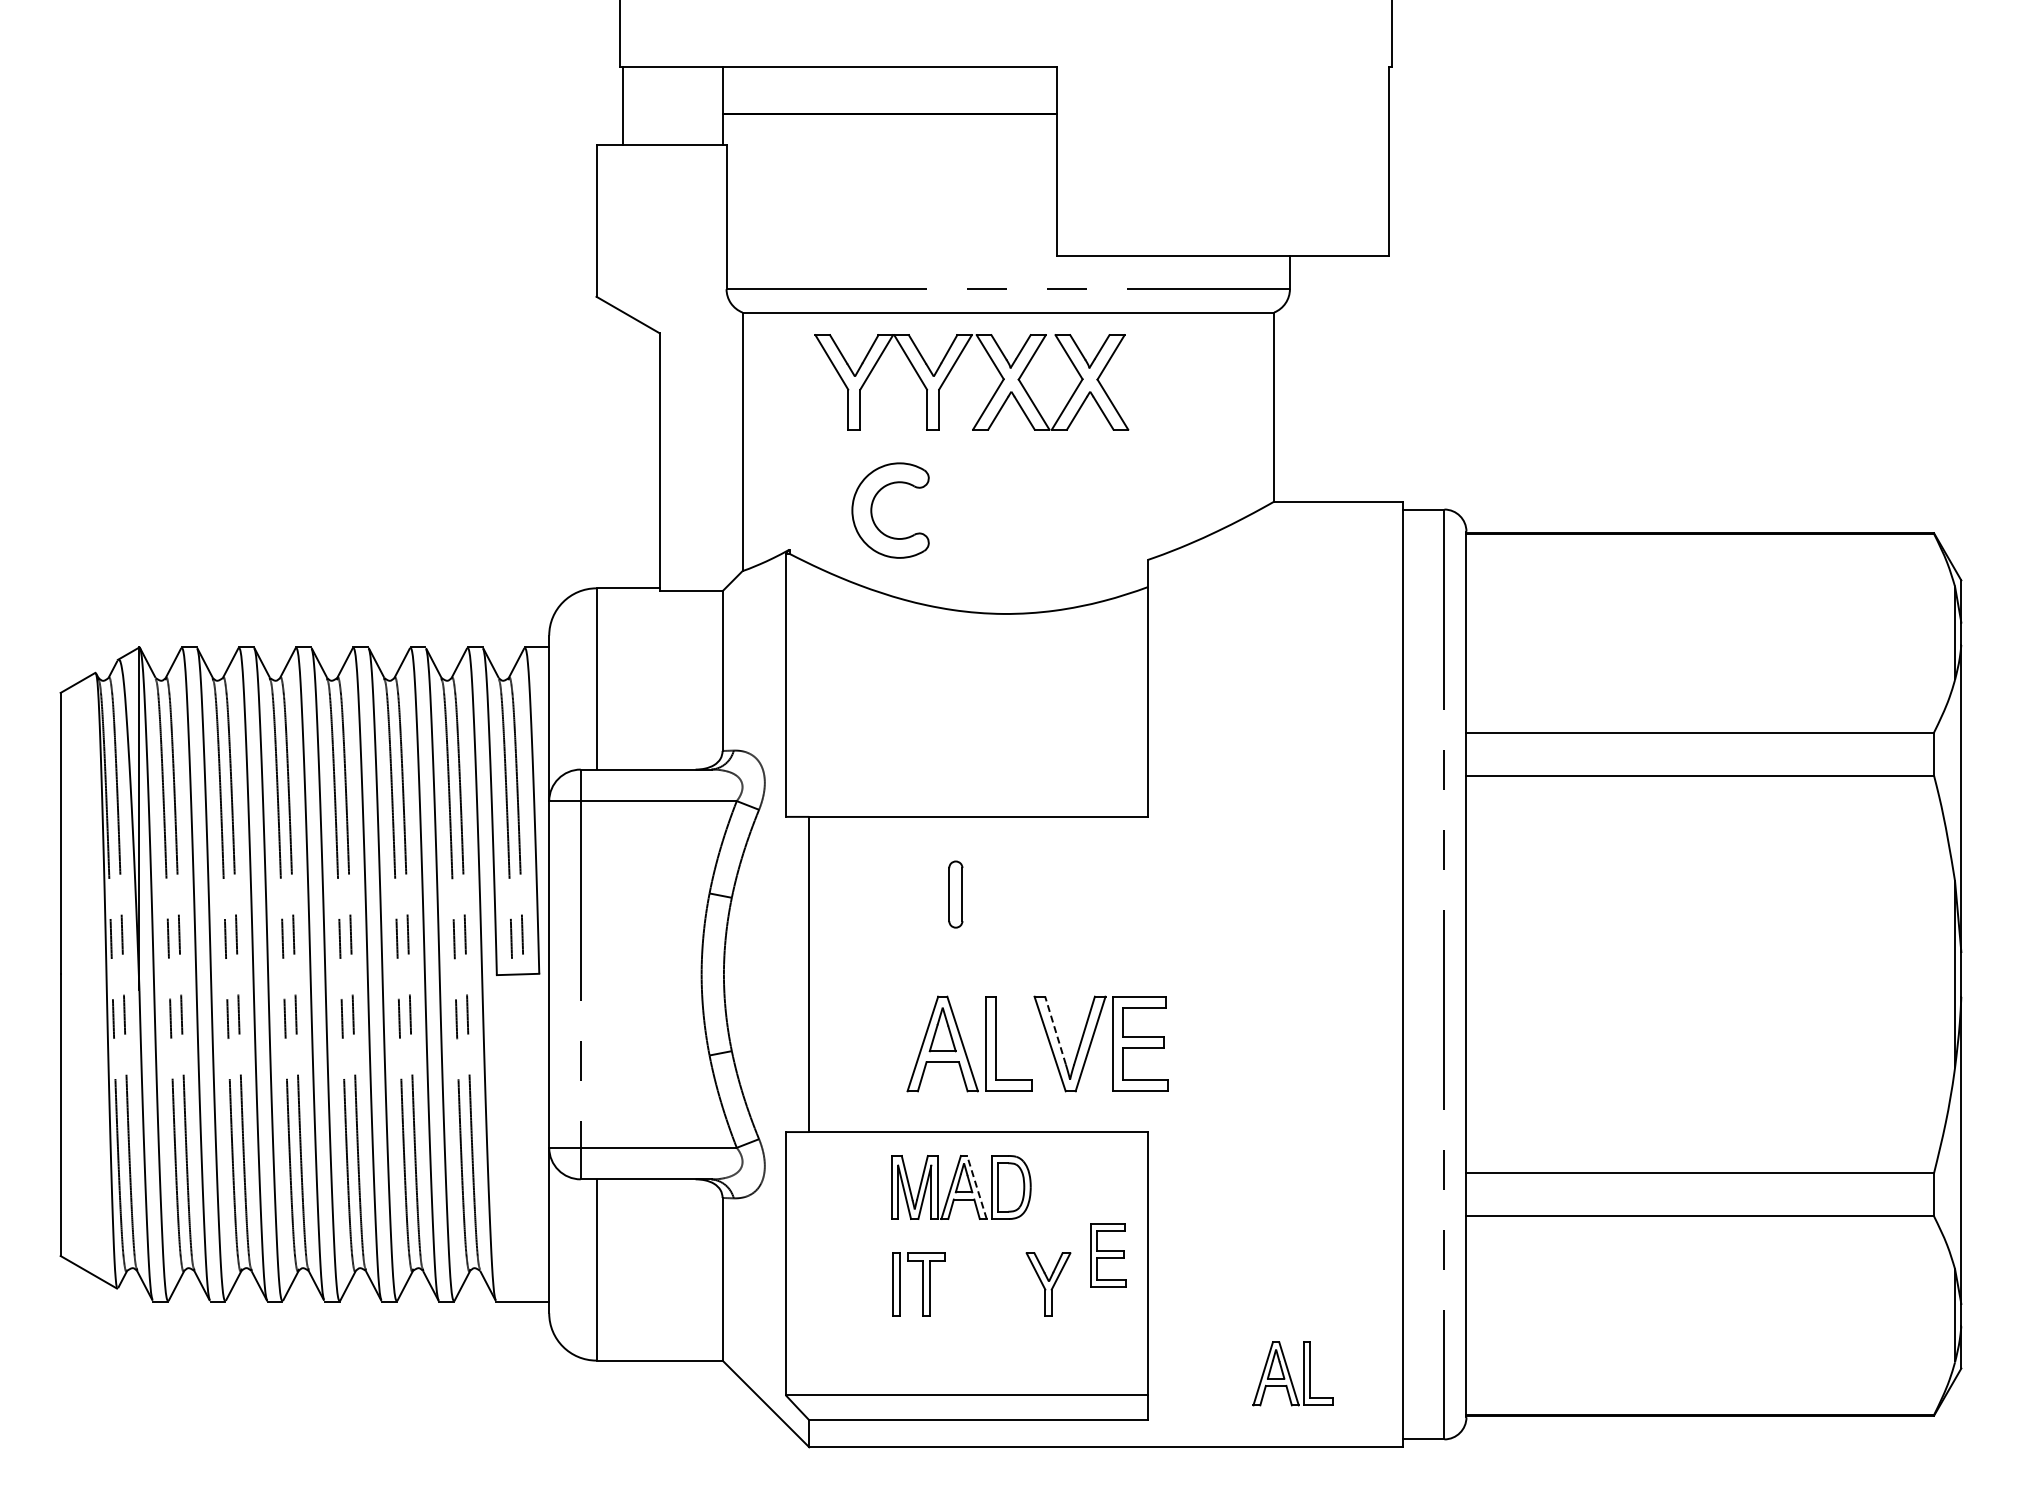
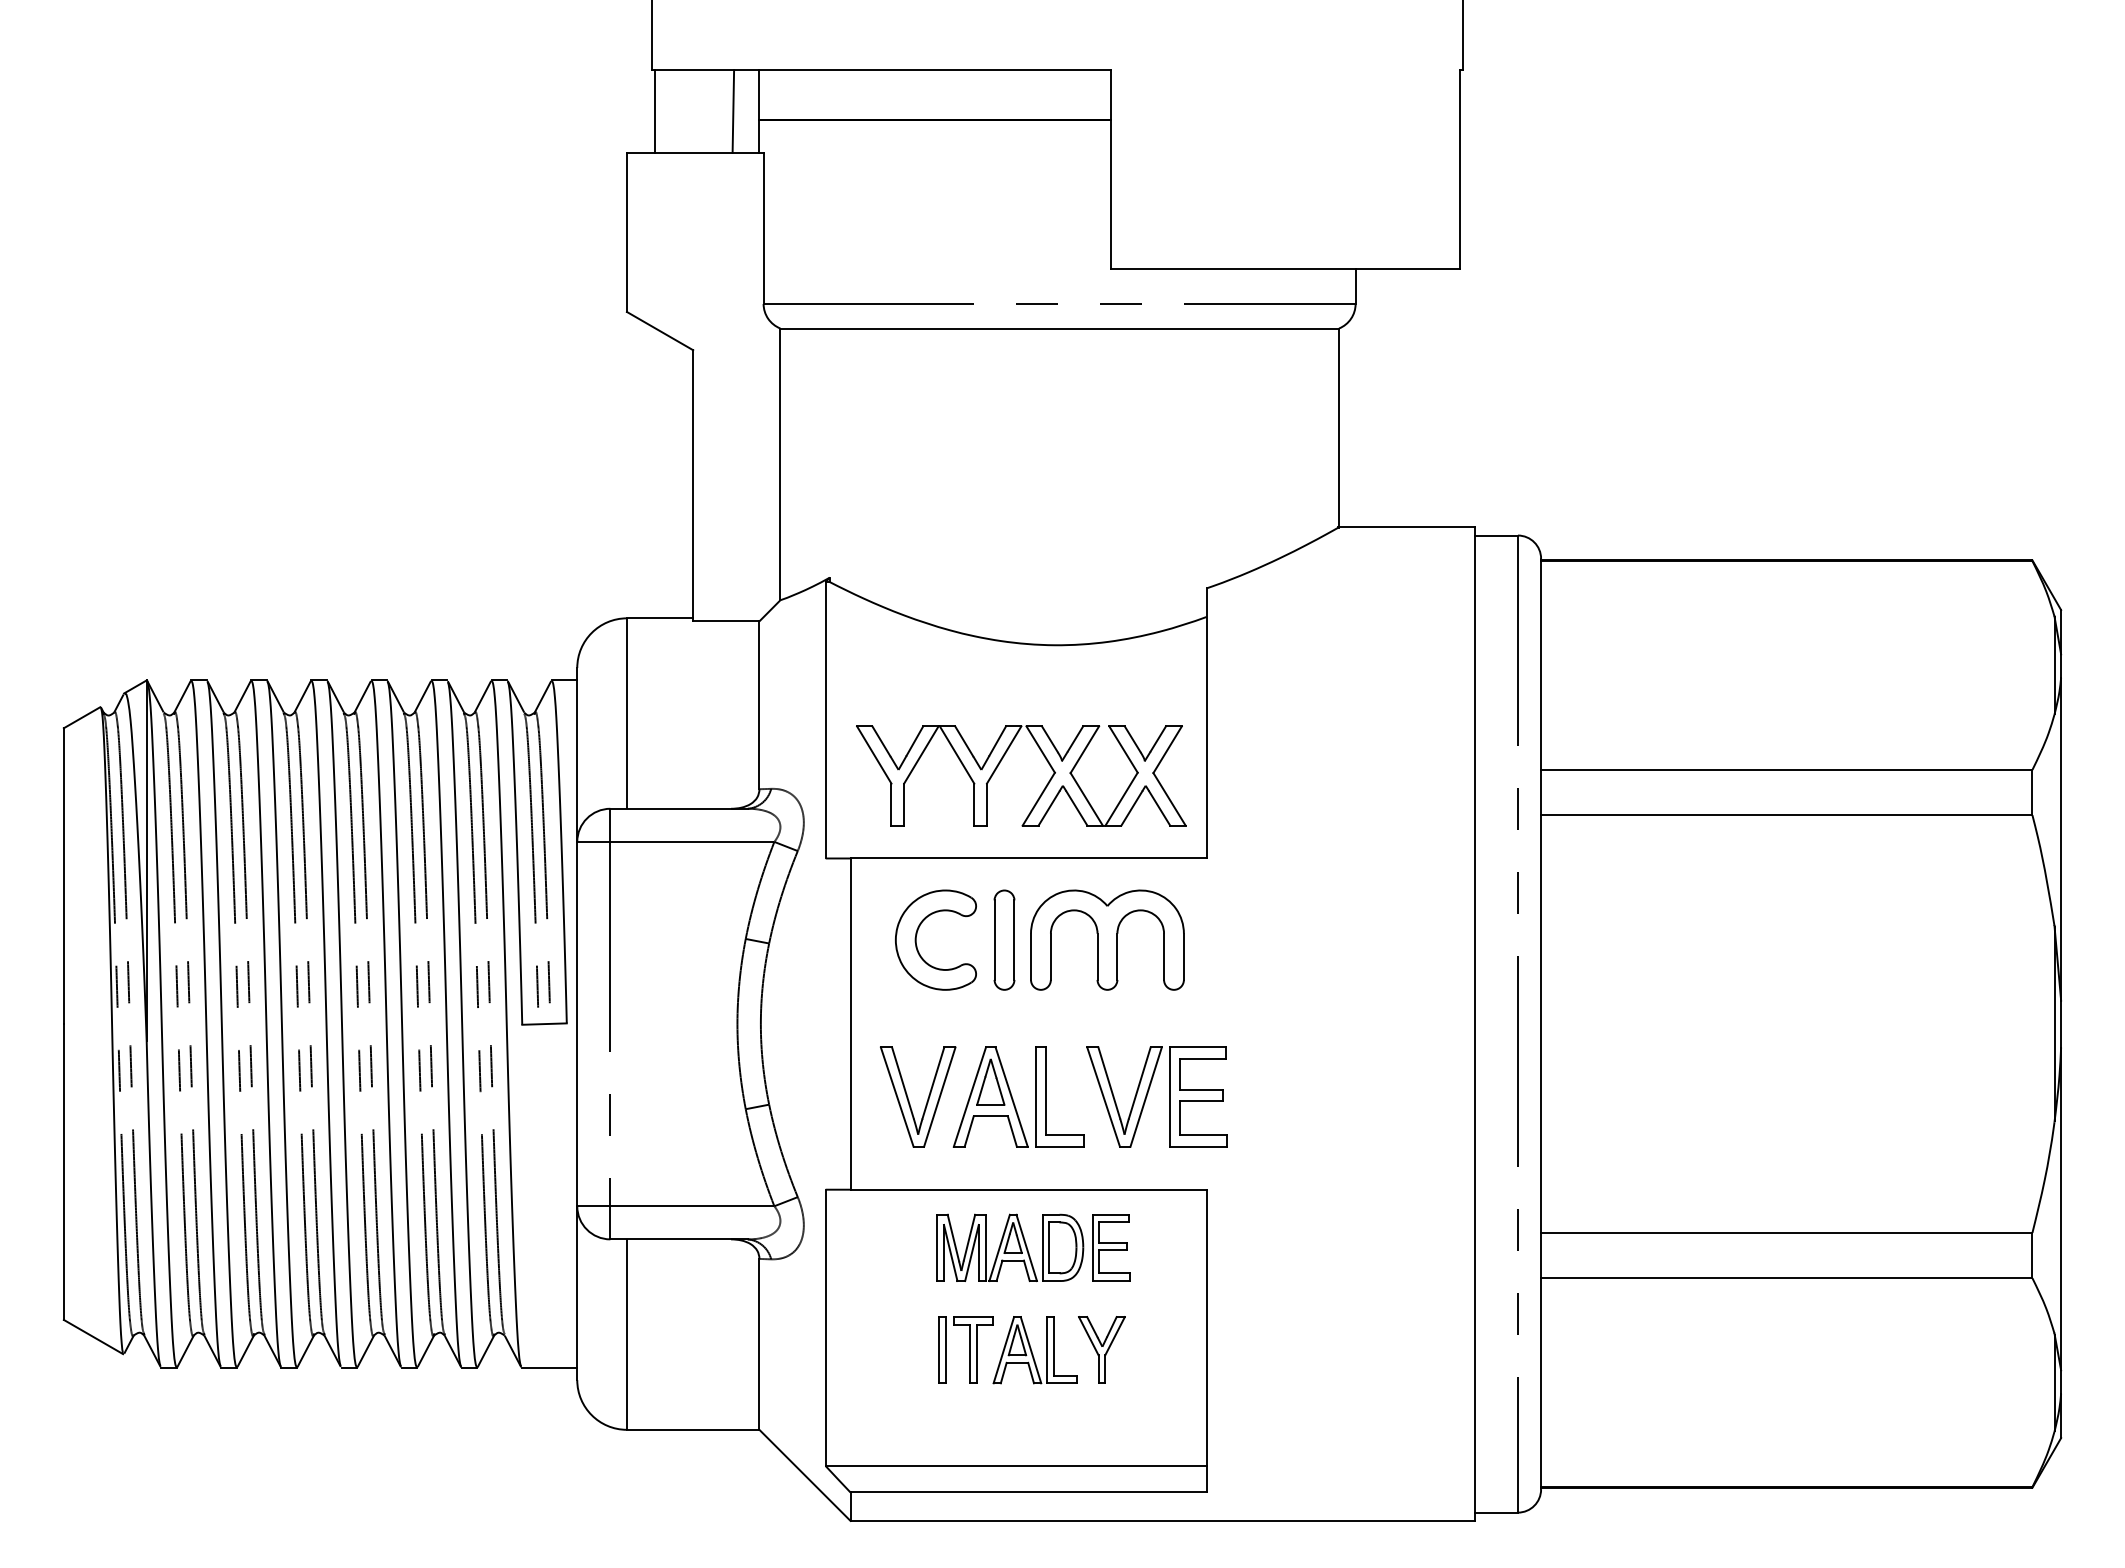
line: (697, 105) -> (733, 110), added
part: (951, 371) -> (999, 764), moved
part: (872, 510) -> (916, 940), moved
part: (955, 894) -> (1004, 940), size x1.43
part: (1053, 894) -> (1107, 940), added
line: (1055, 1030) -> (1109, 1082), dashed -> solid
part: (865, 1047) -> (909, 1100), added
line: (976, 1187) -> (1026, 1247), dashed -> solid
part: (1108, 1255) -> (1111, 1247), moved
part: (1292, 1373) -> (1034, 1349), moved

